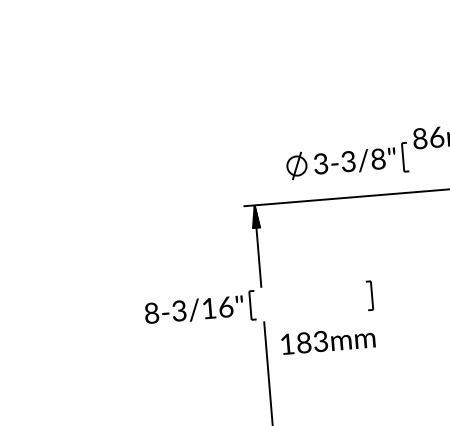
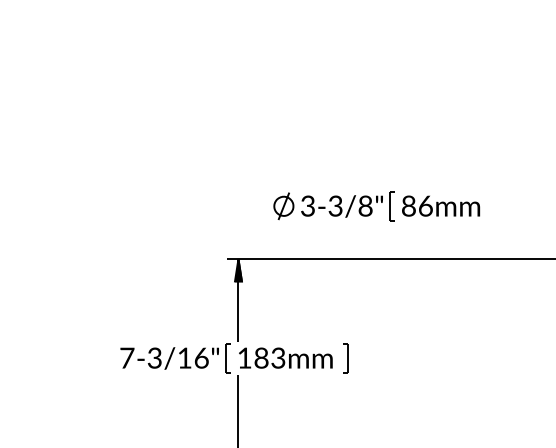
part: (346, 162) -> (333, 206), moved
text: (152, 312) -> (127, 357), 8-3/16" -> 7-3/16"
text: (327, 340) -> (285, 357), moved

